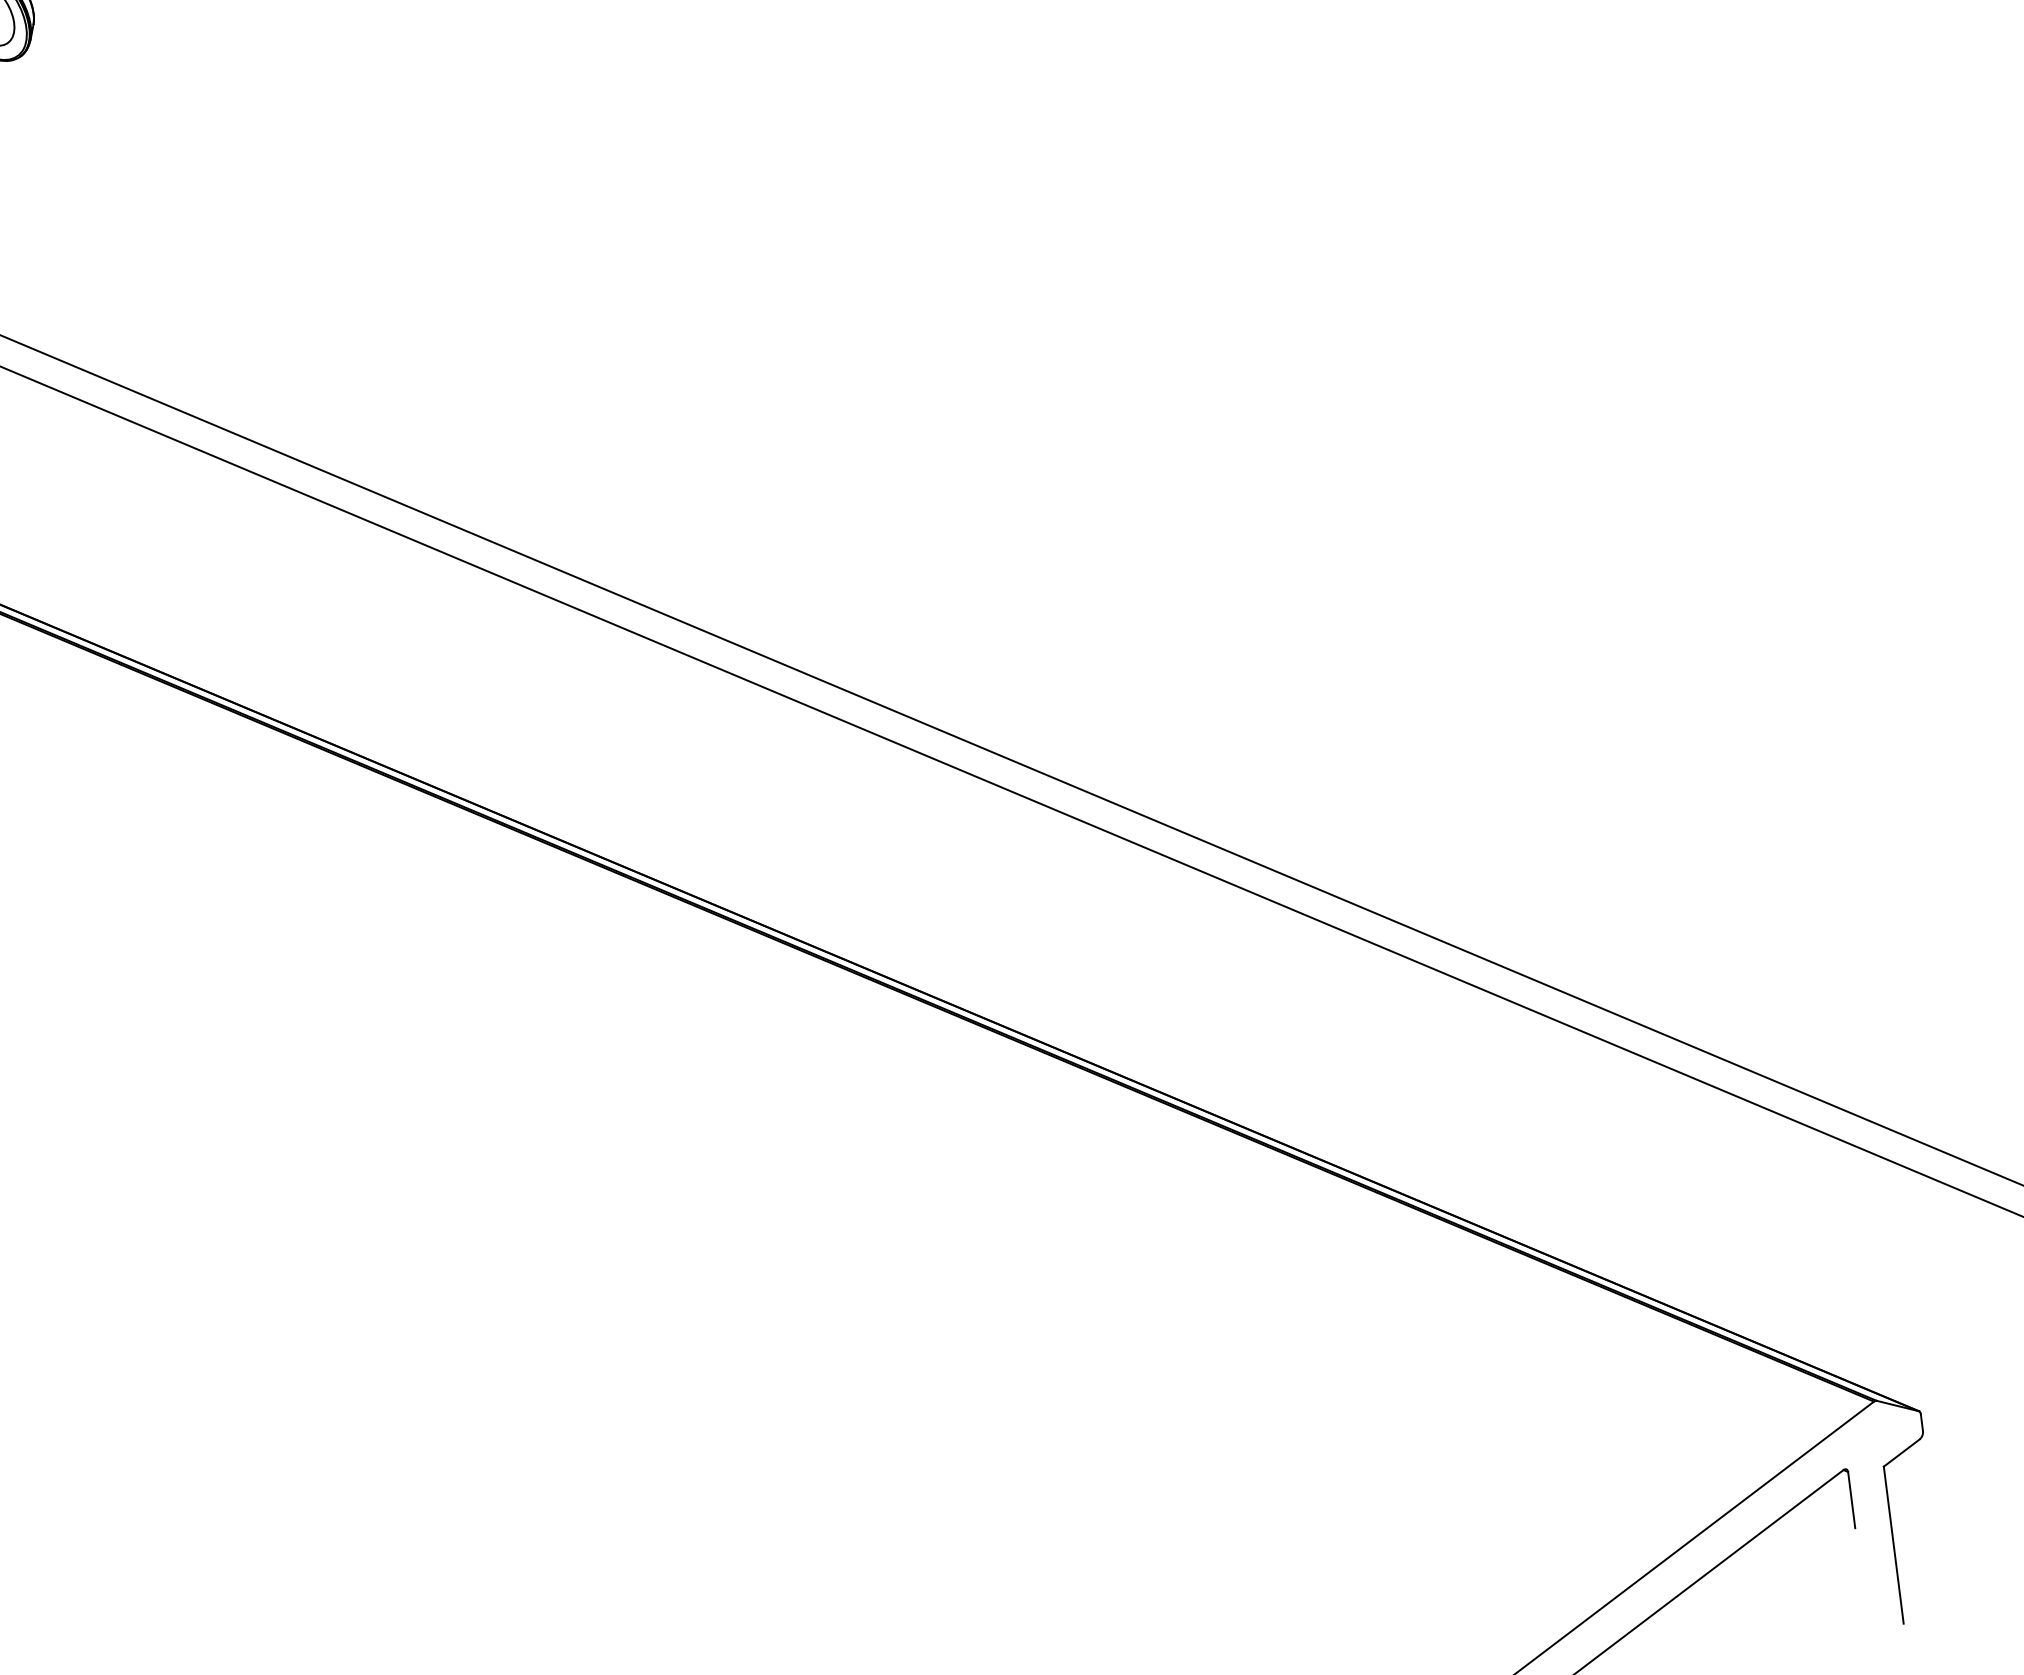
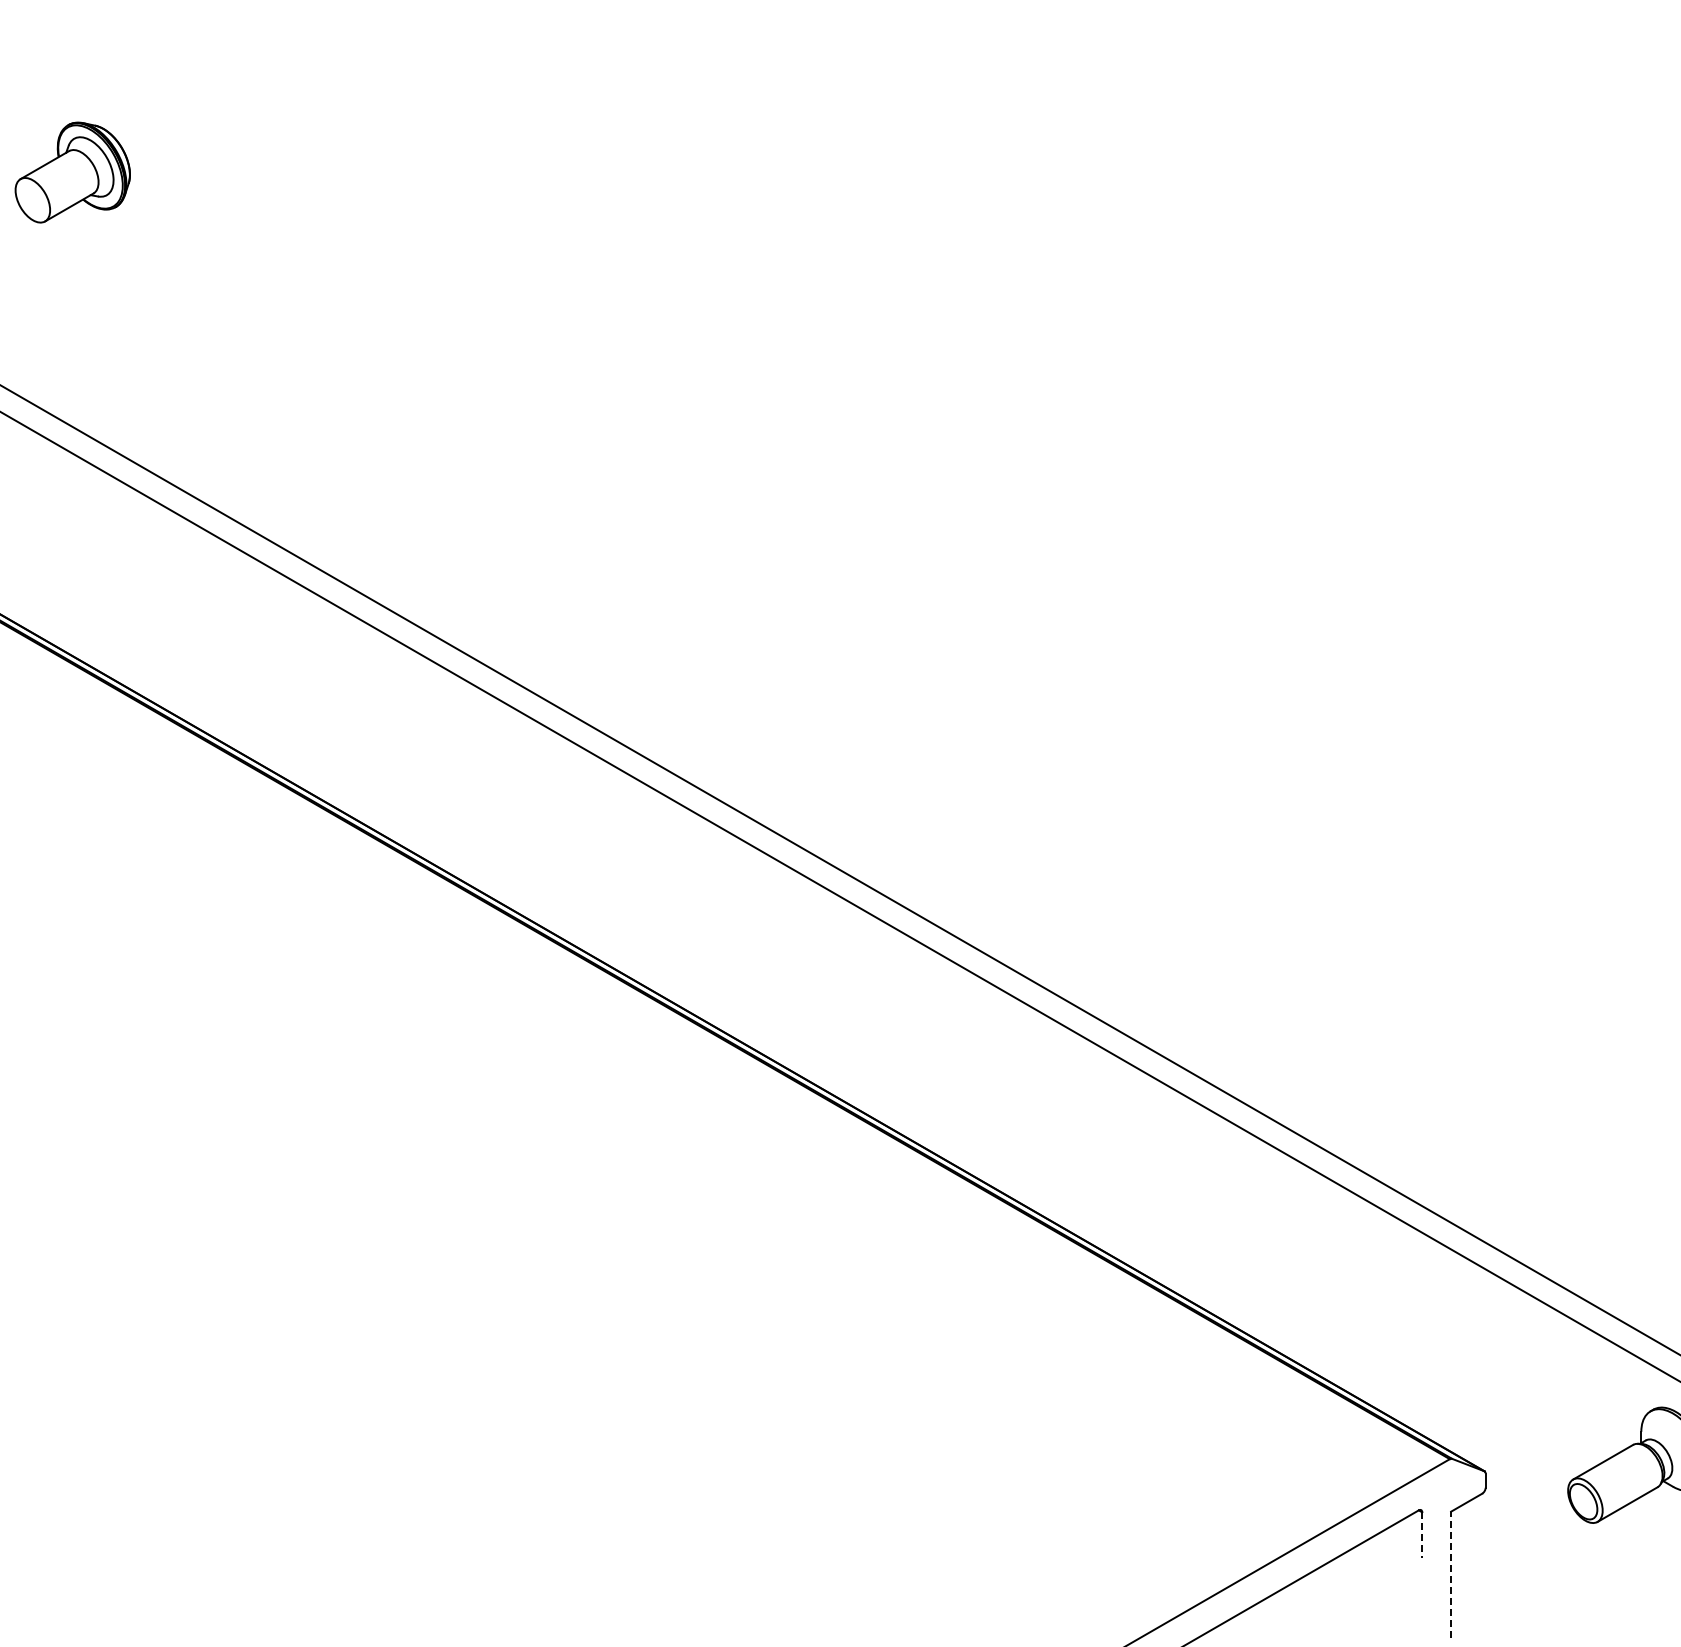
line: (1852, 1500) -> (1422, 1535), solid -> dashed
line: (1894, 1544) -> (1451, 1574), solid -> dashed

